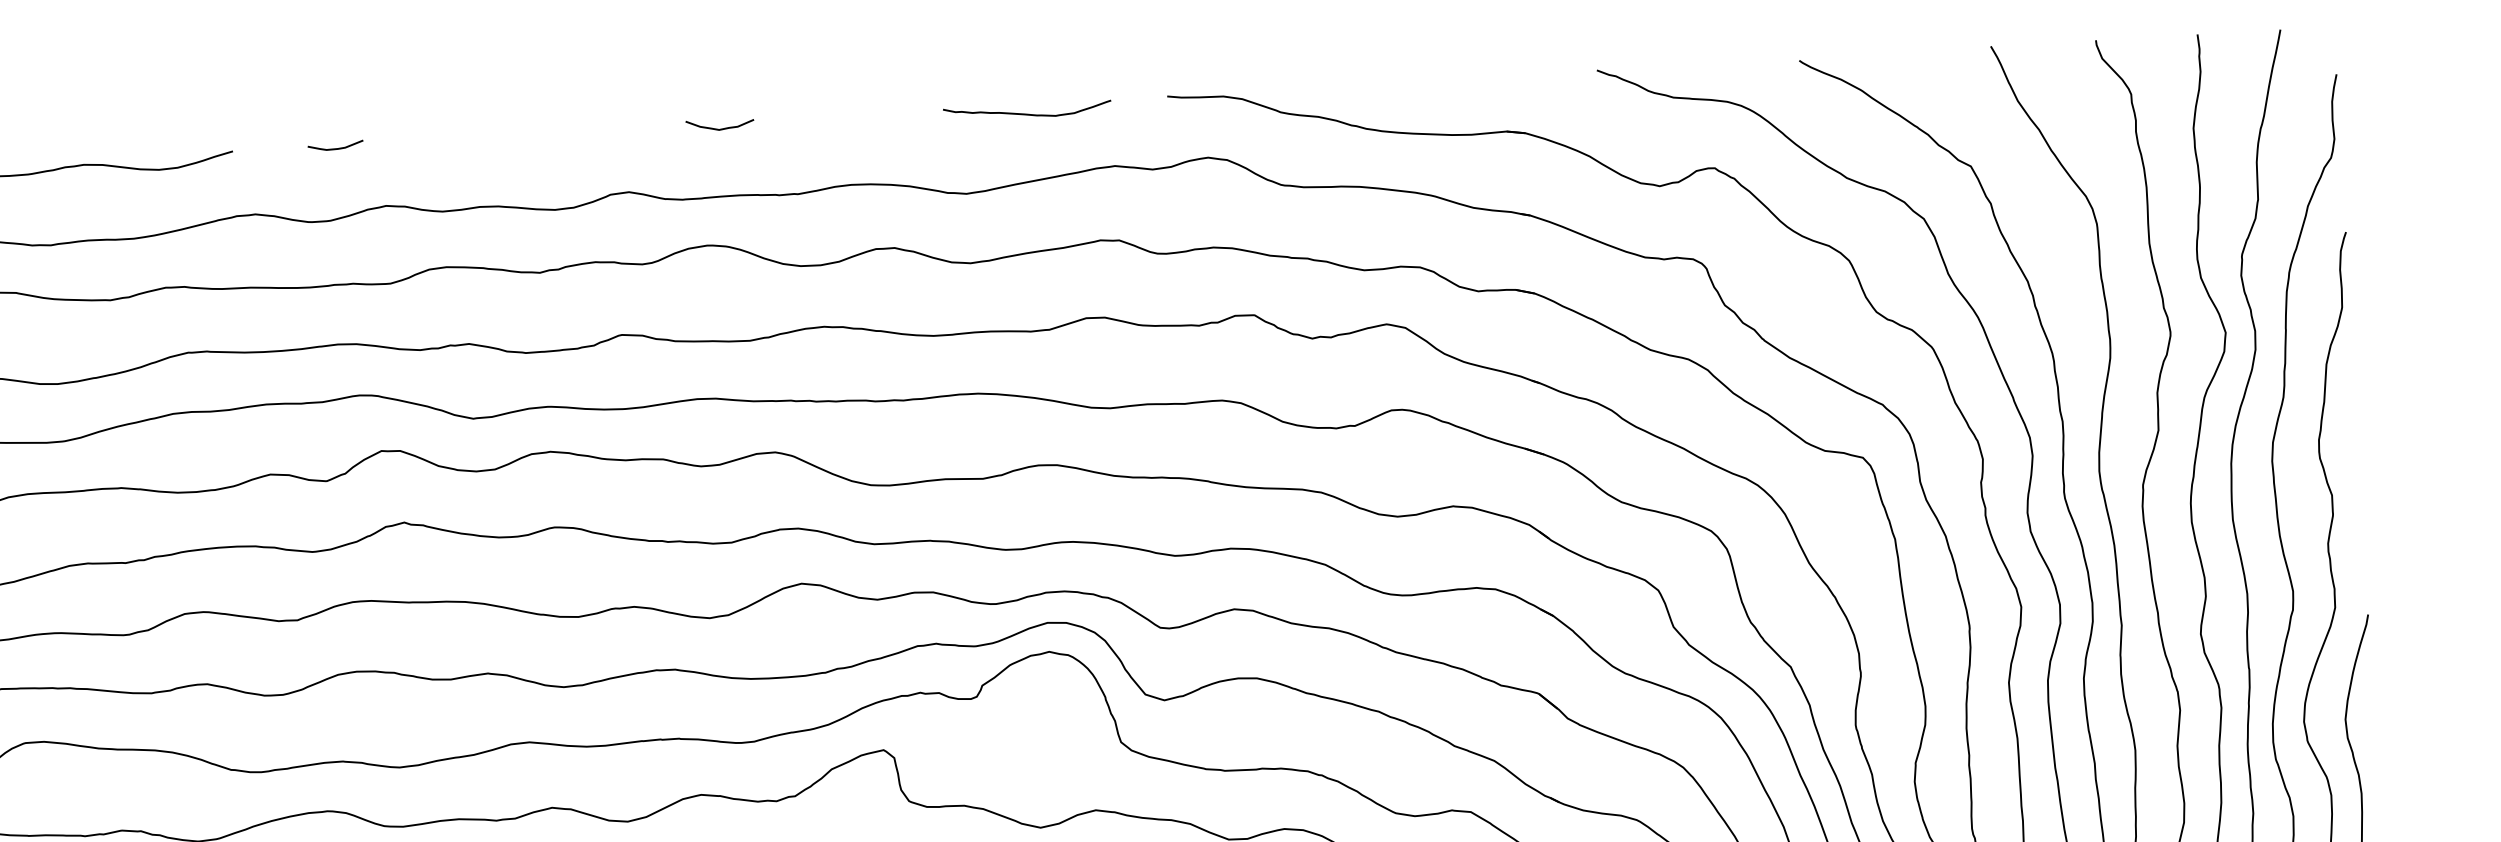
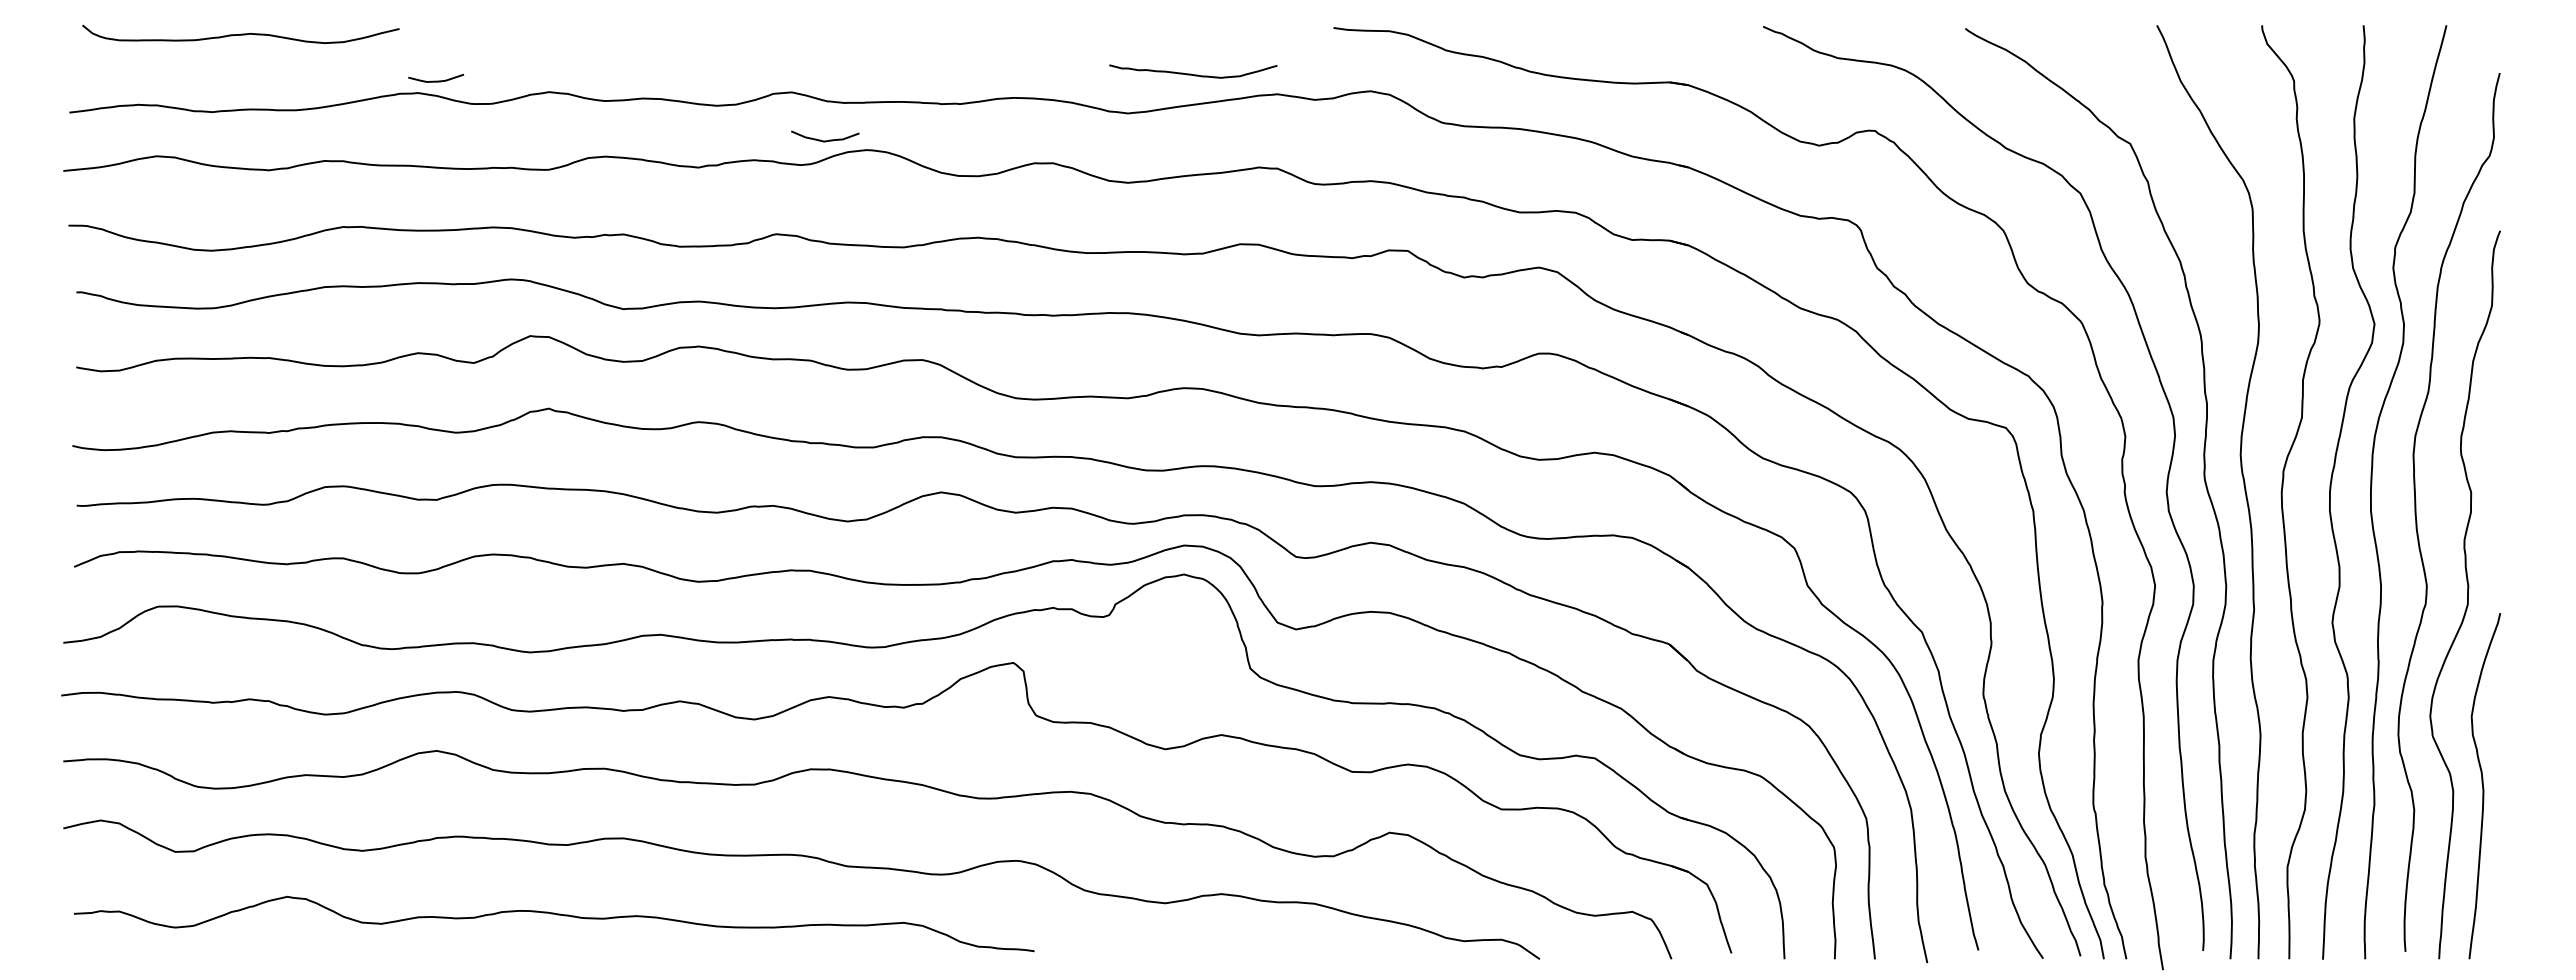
curve: (1025, 113) -> (1191, 73), moved
curve: (720, 128) -> (825, 140), moved
curve: (336, 147) -> (436, 80), moved

